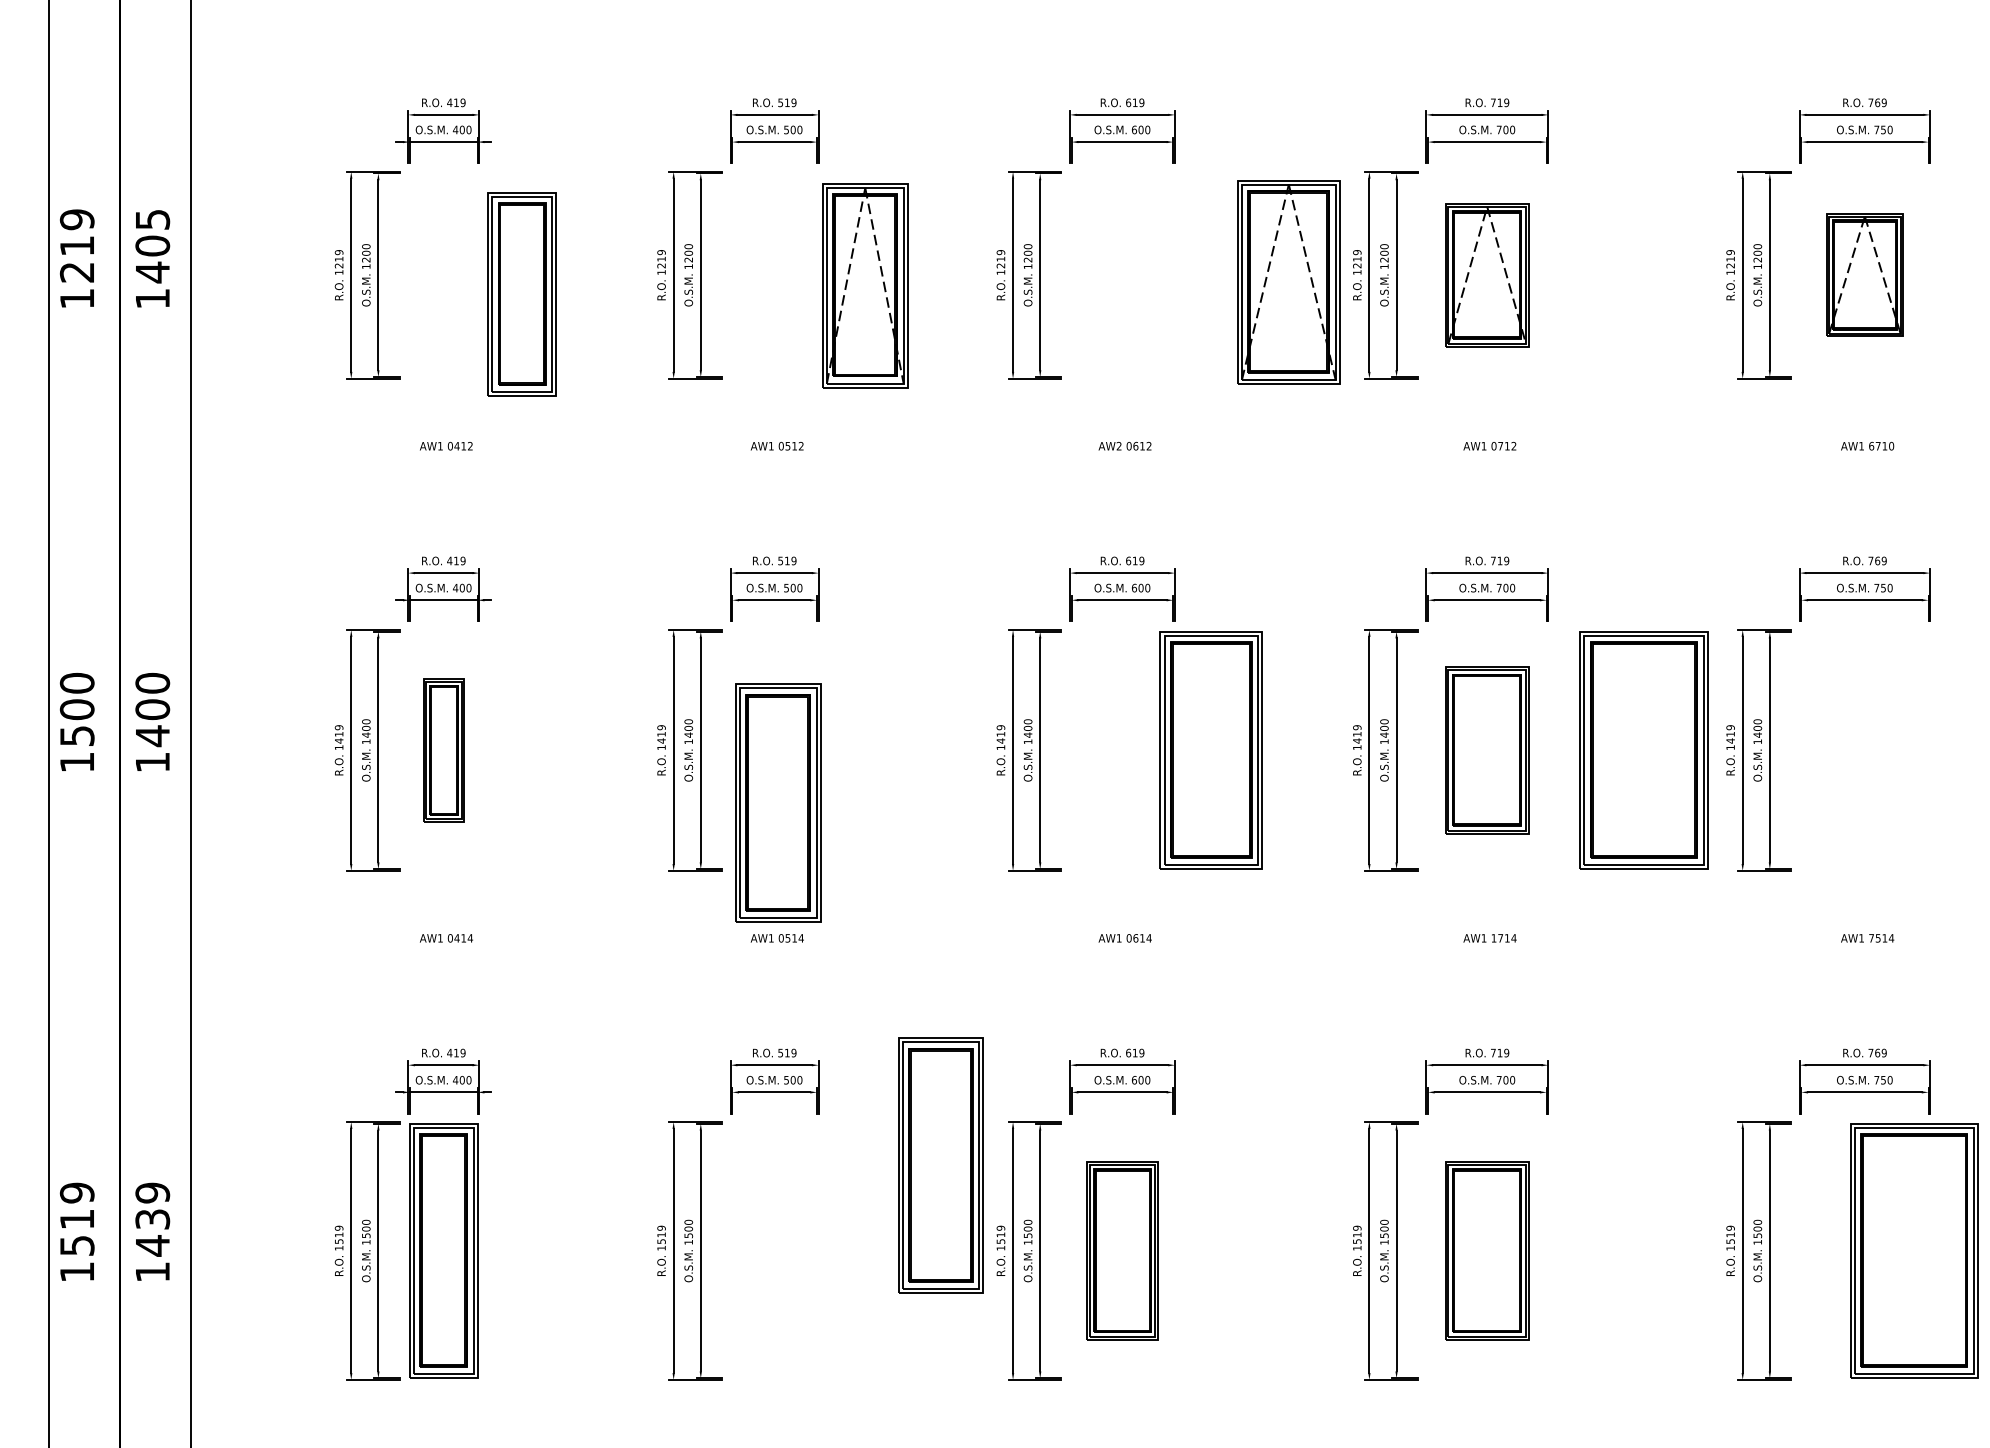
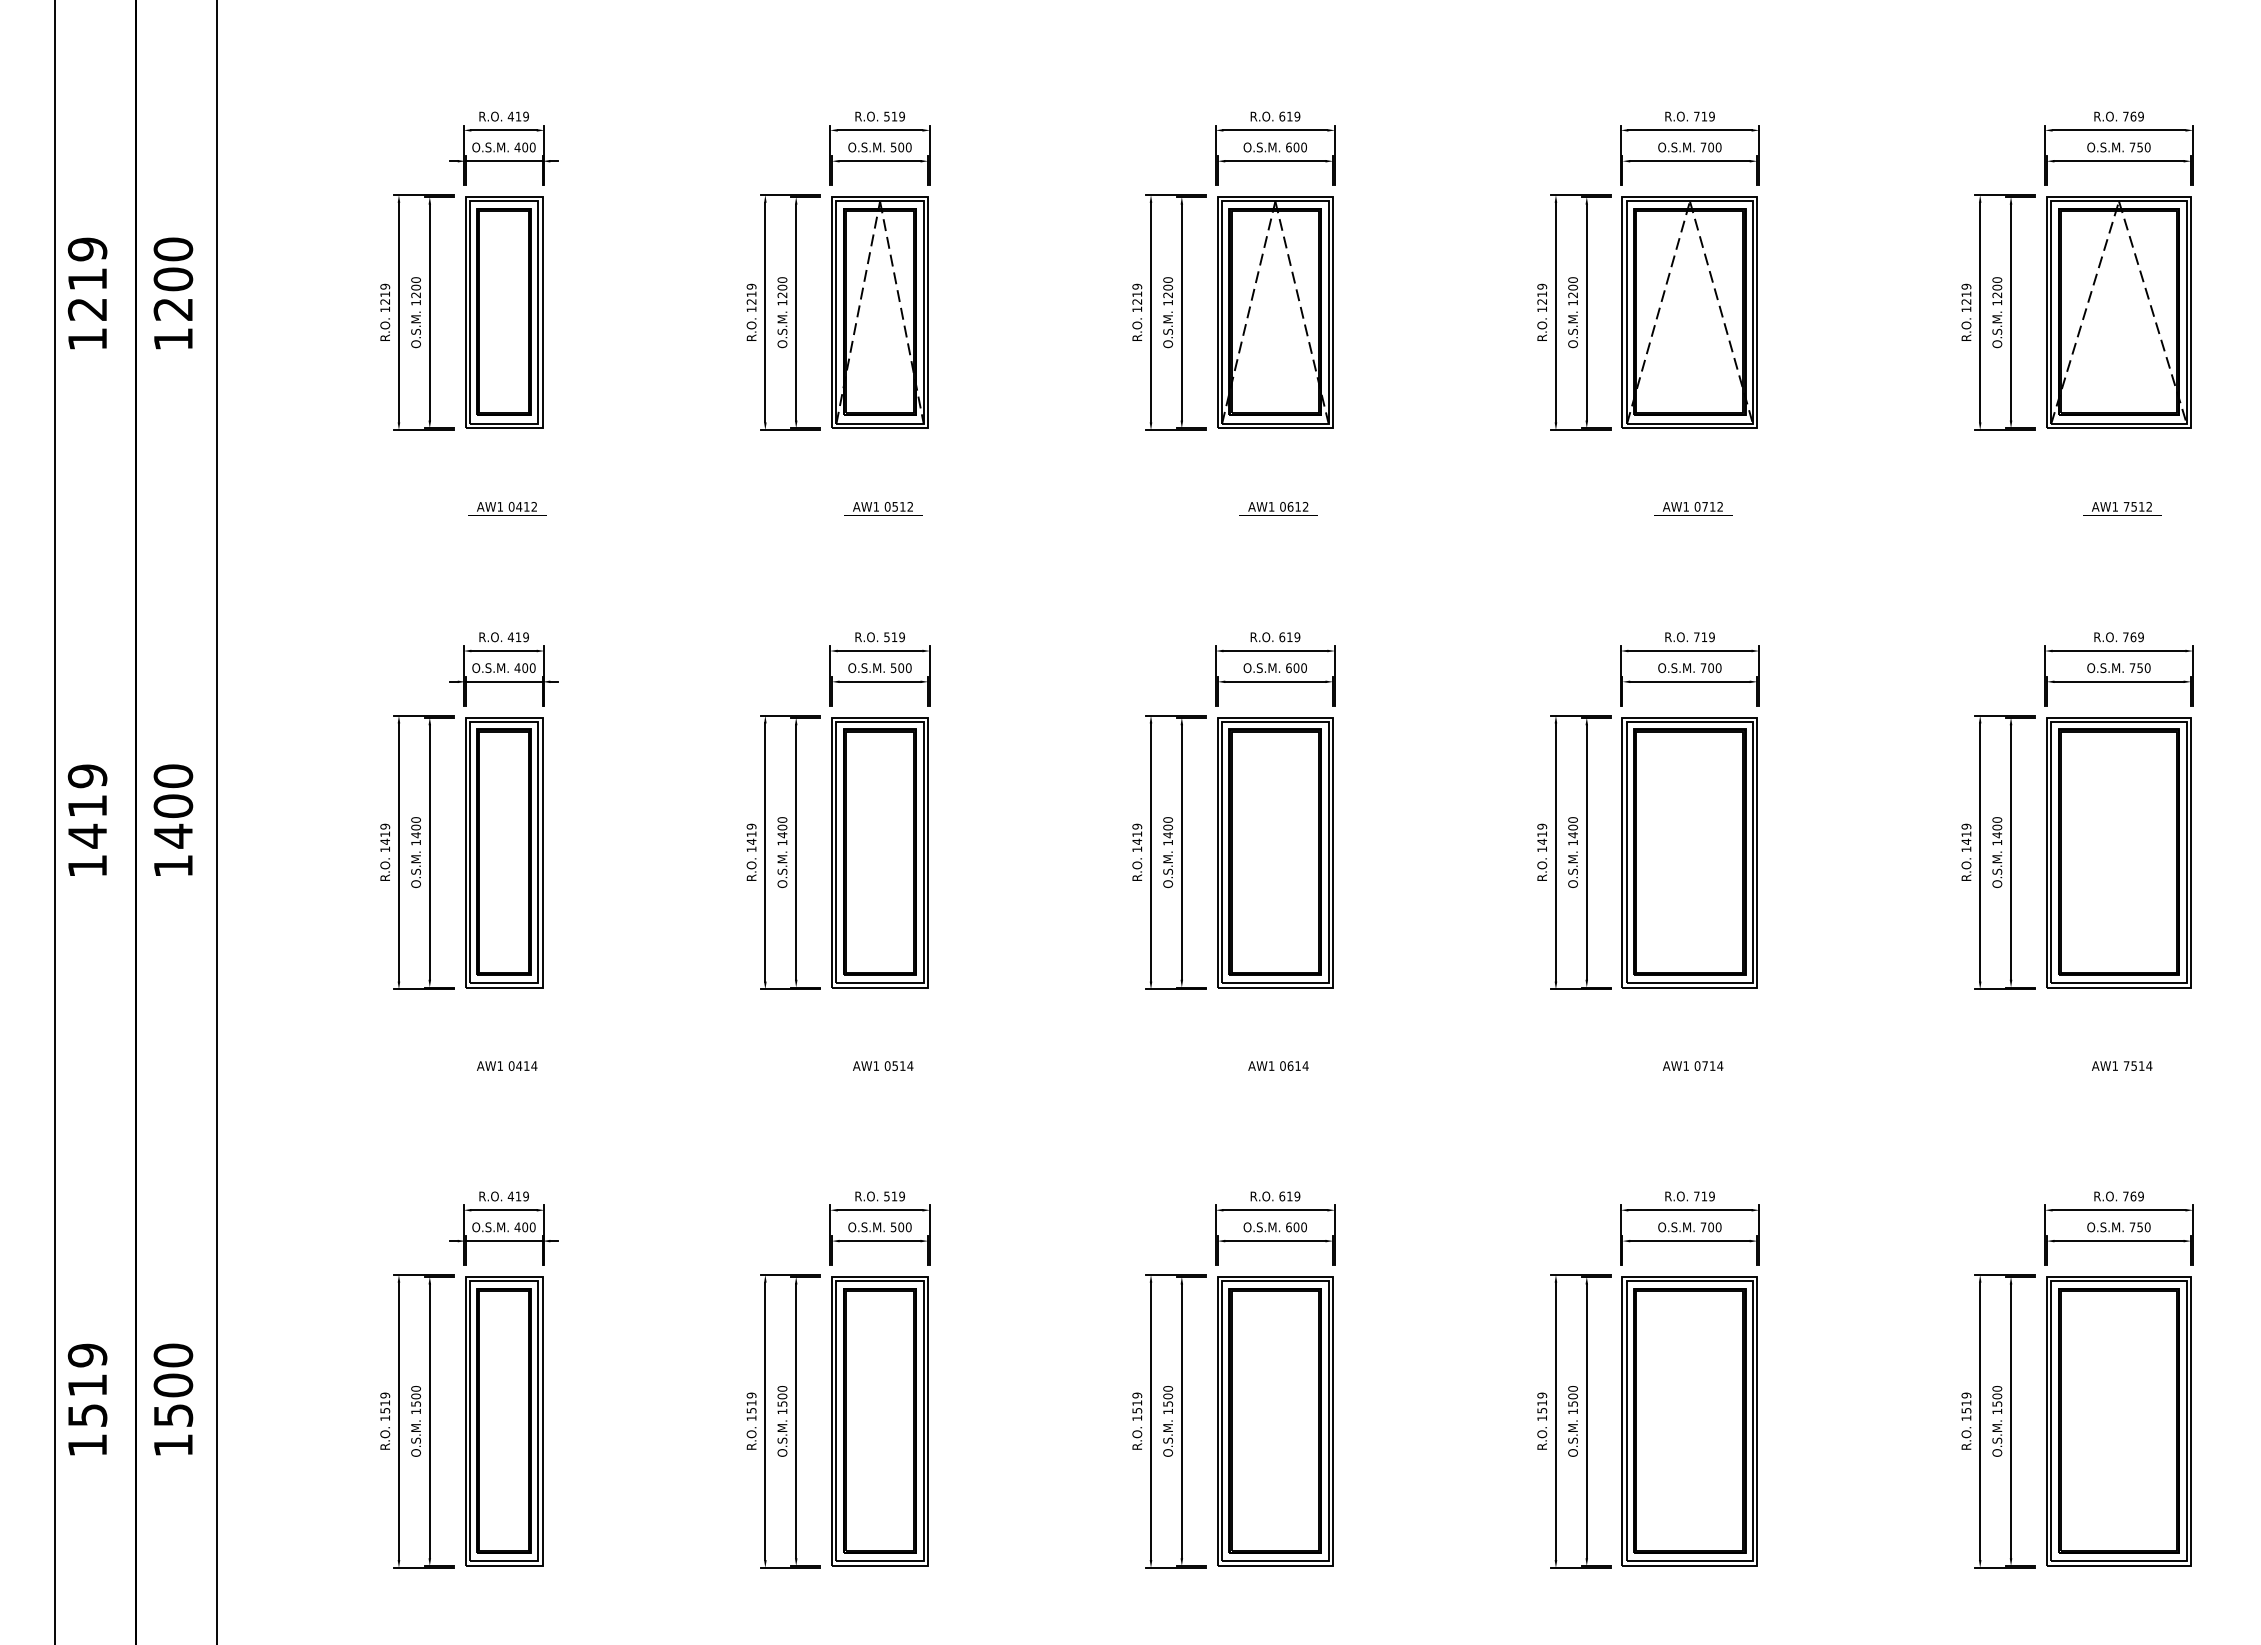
text: (152, 246) -> (173, 279), 1405 -> 1200
part: (1486, 275) -> (1689, 312), size x1.43
part: (1864, 275) -> (2118, 312), size x1.67
part: (1288, 282) -> (1275, 312), moved
part: (864, 285) -> (879, 312), moved
part: (522, 294) -> (504, 312), moved
text: (1119, 445) -> (1271, 506), AW2 -> AW1
text: (1881, 445) -> (2137, 506), 6710 -> 7512
text: (77, 709) -> (87, 806), 1500 -> 1419
part: (444, 750) -> (504, 852), size x1.67
part: (1211, 750) -> (1275, 852), moved
part: (1486, 750) -> (1689, 852), size x1.43
part: (1643, 750) -> (2118, 852), moved
part: (777, 803) -> (879, 852), moved
text: (1493, 937) -> (1697, 1065), 1714 -> 0714
part: (940, 1165) -> (879, 1421), moved
text: (152, 1219) -> (173, 1385), 1439 -> 1500
part: (1122, 1251) -> (1275, 1421), size x1.43
part: (1486, 1251) -> (1689, 1421), size x1.43
part: (1913, 1251) -> (2118, 1421), moved

